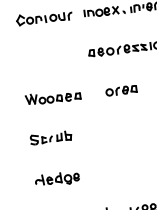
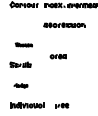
part: (119, 90) -> (57, 56), moved
part: (52, 96) -> (23, 44), size x0.6
part: (56, 178) -> (20, 85), size x0.6

